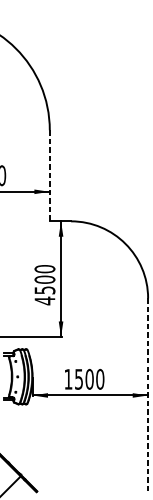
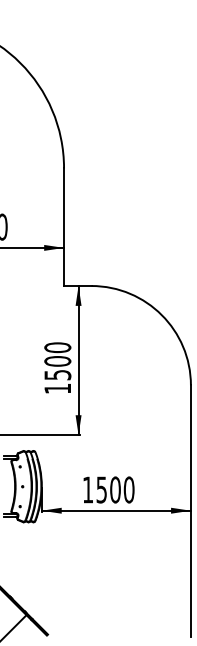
line: (50, 176) -> (64, 227), dashed -> solid
text: (44, 300) -> (57, 388), 4500 -> 1500
line: (147, 396) -> (190, 511), dashed -> solid

